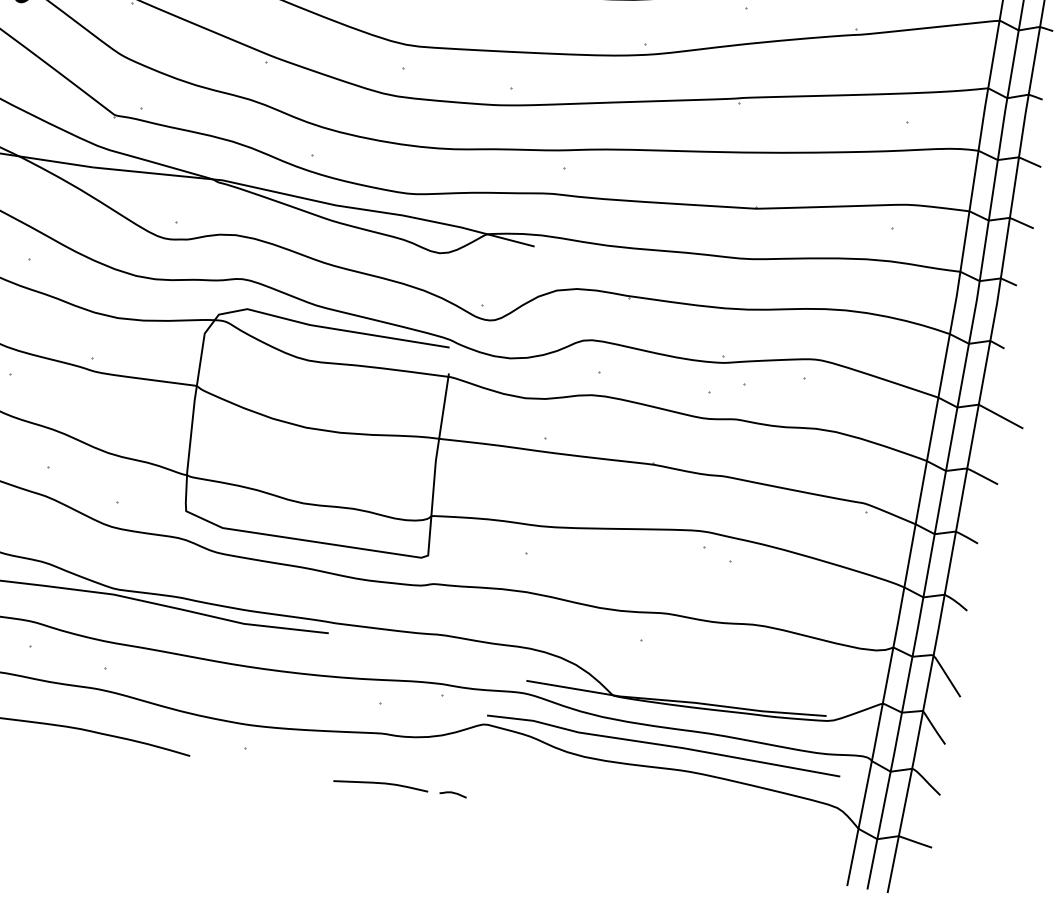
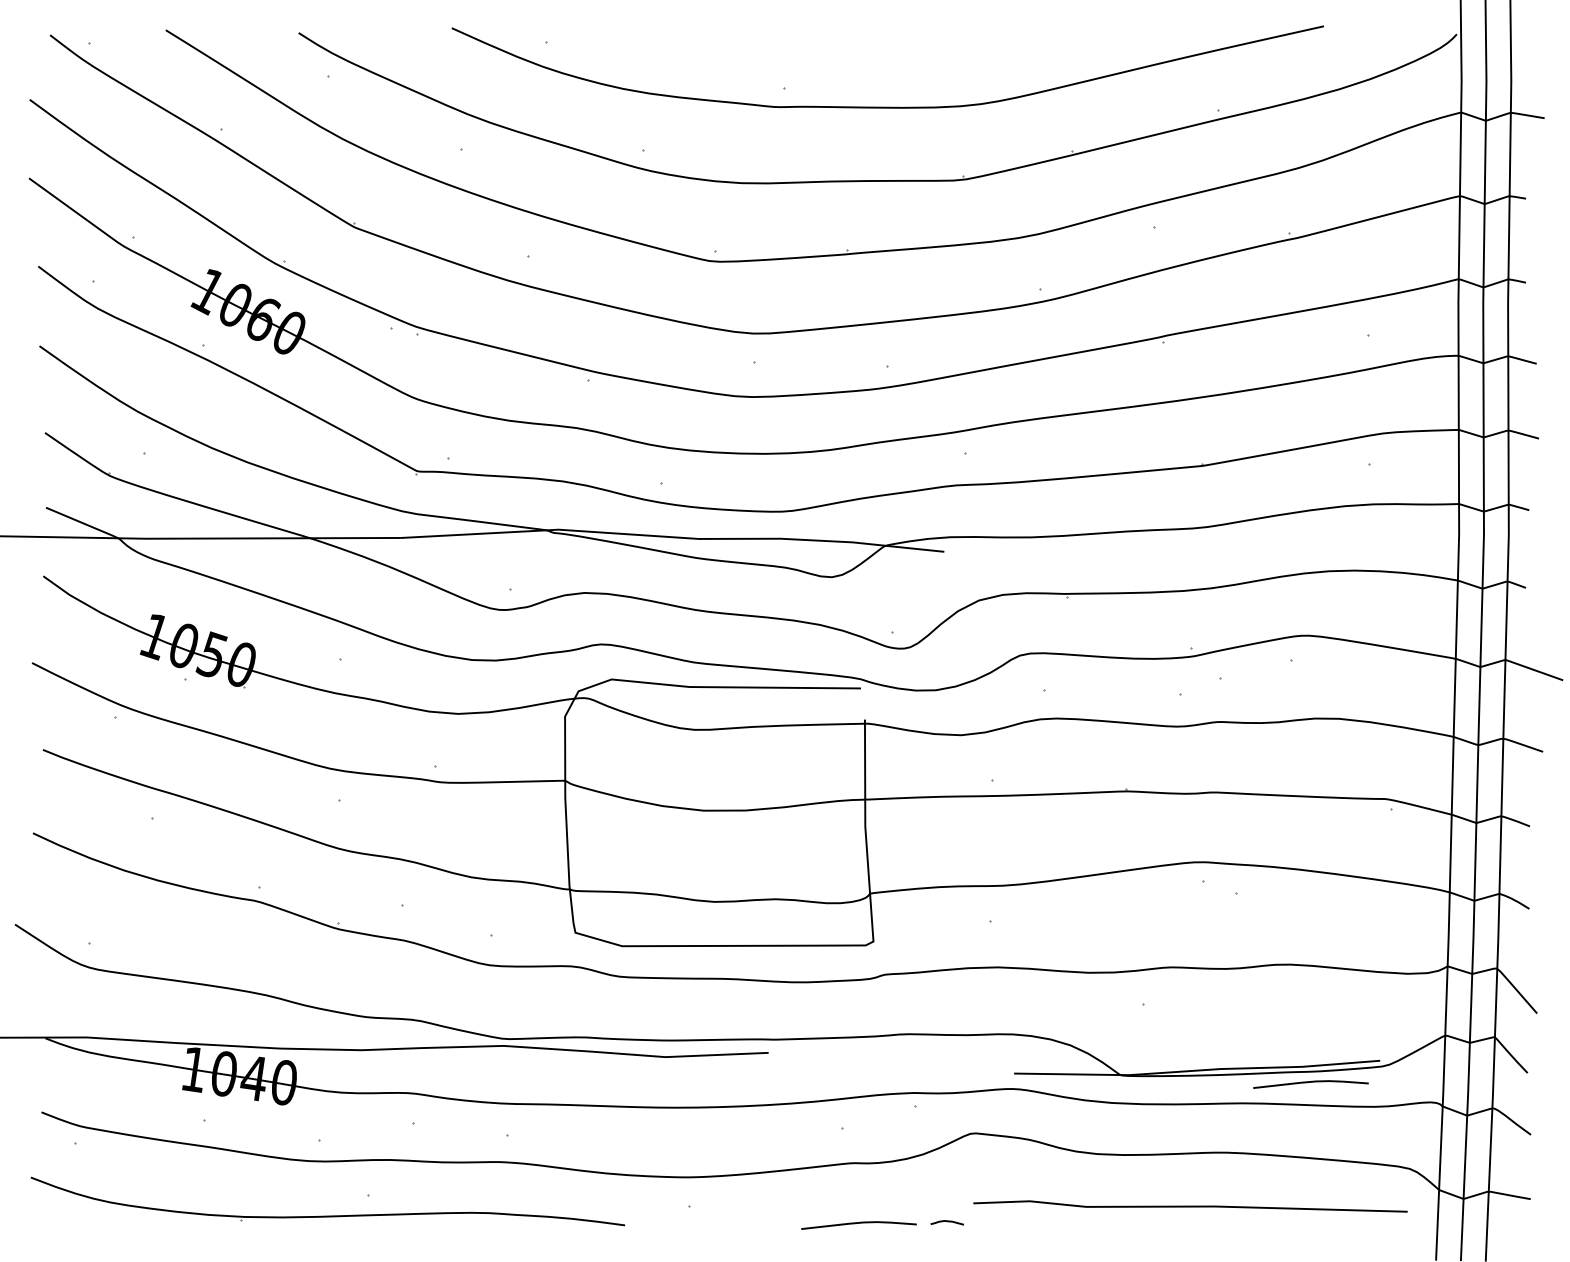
curve: (767, 725) -> (1310, 1082), added
line: (663, 745) -> (1190, 1206), moved

